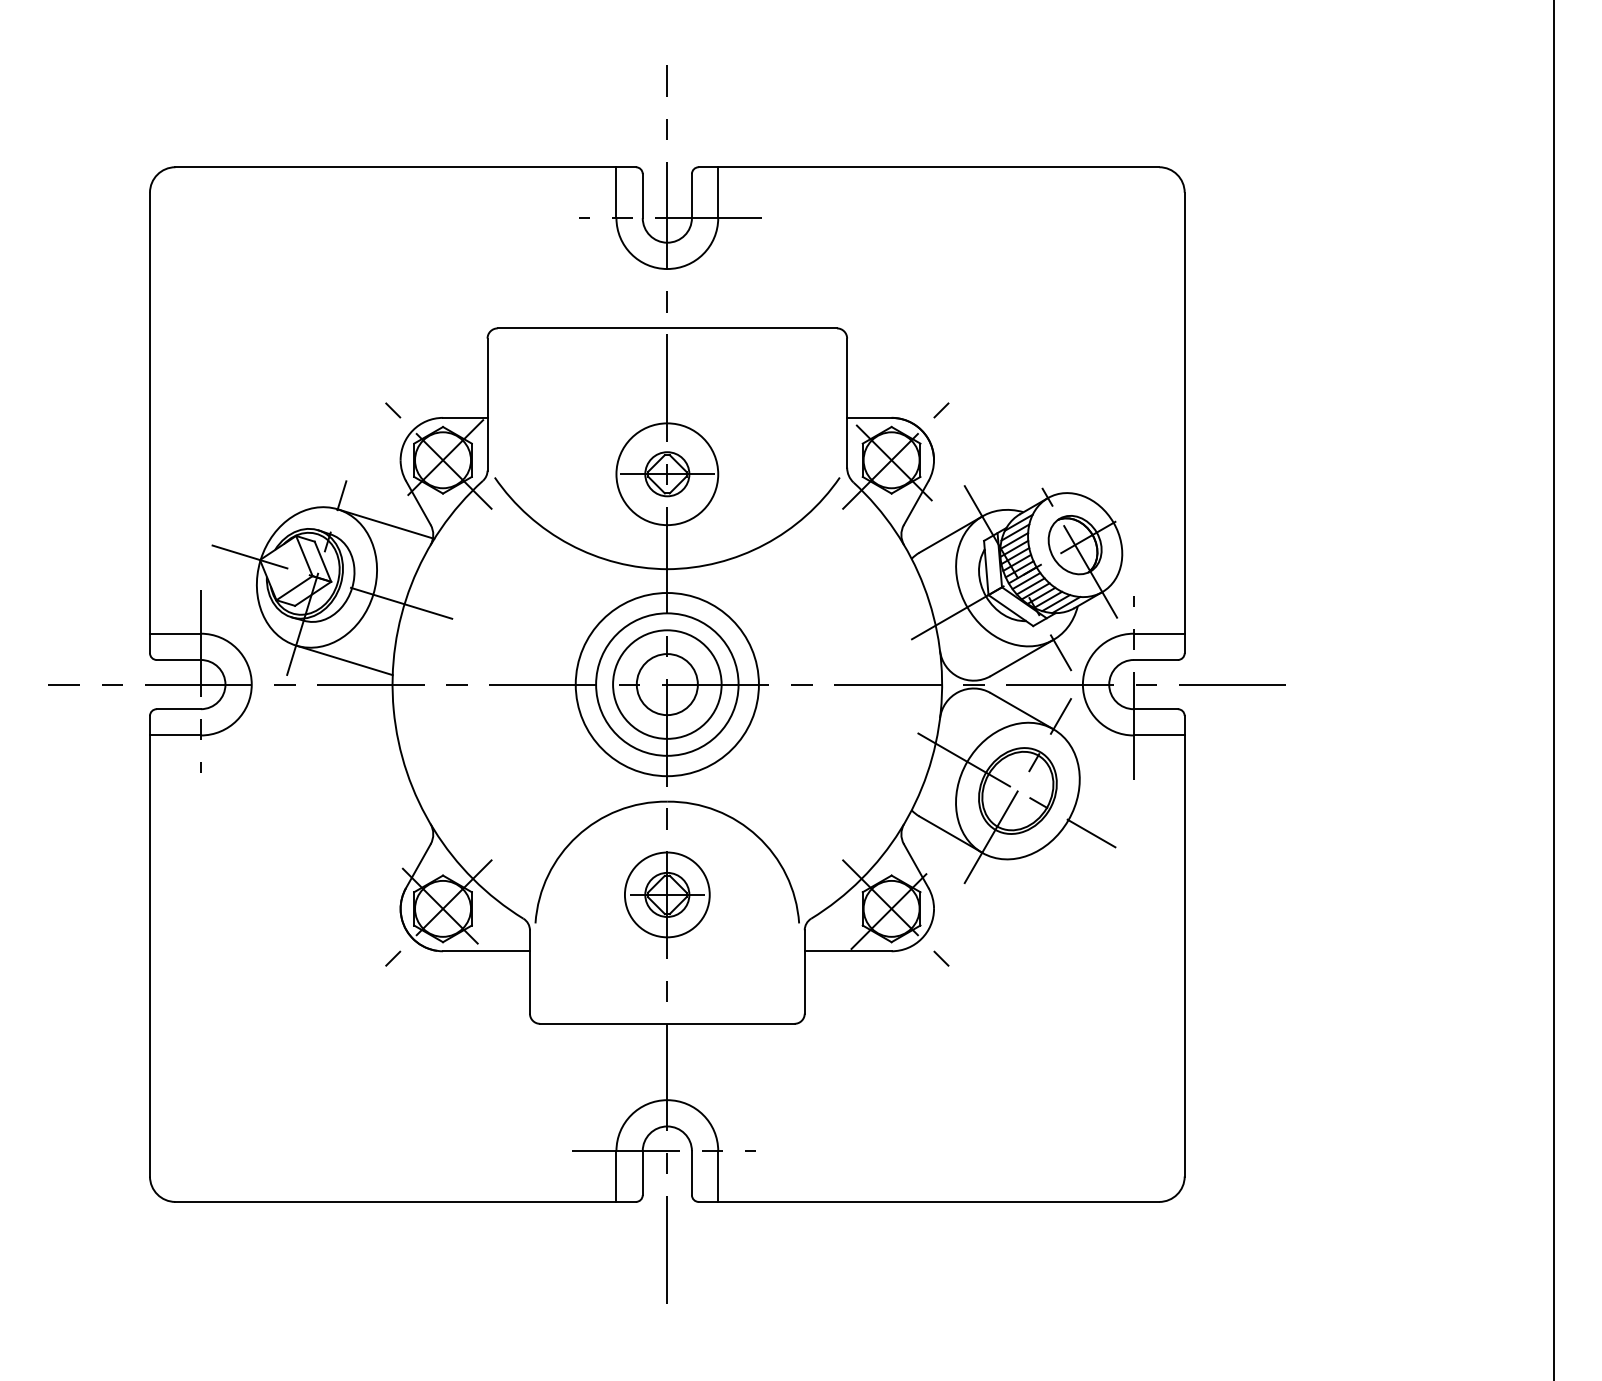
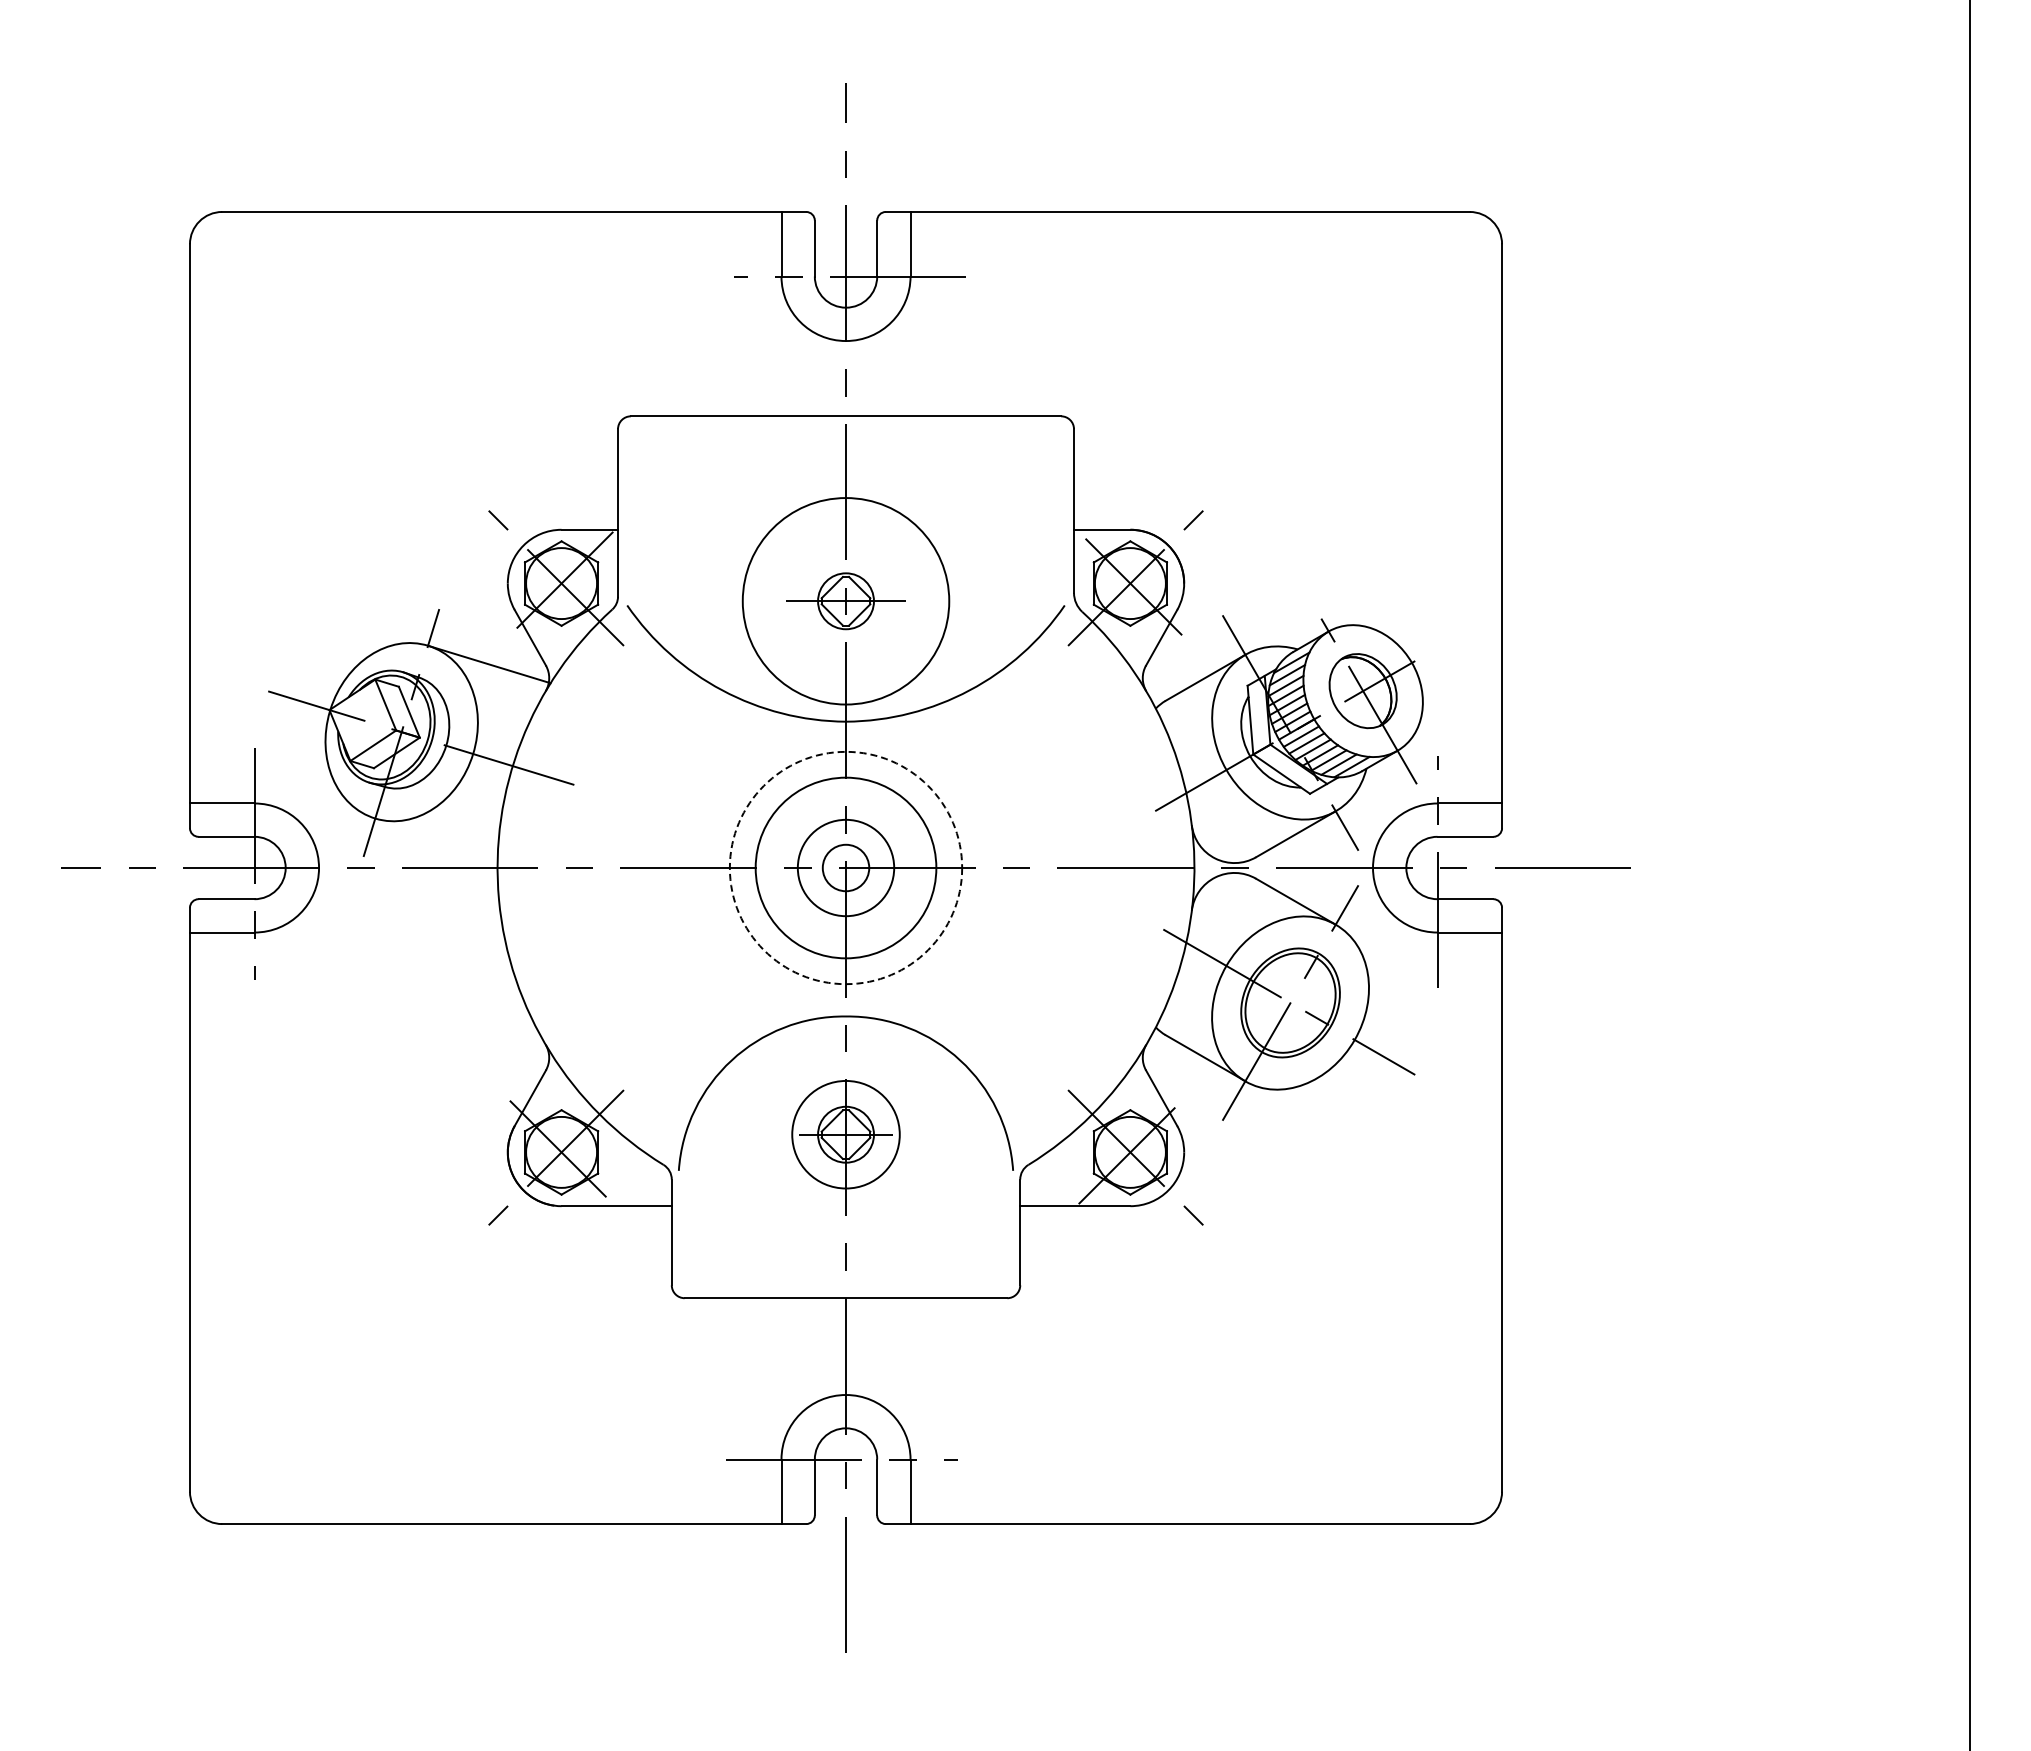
circle: (666, 473) -> (845, 600), size x1.6
line: (344, 660) -> (436, 837), removed
circle: (666, 684) -> (845, 867), size x0.6
circle: (666, 684) -> (845, 867), size x0.7
circle: (666, 684) -> (845, 867), solid -> dashed

